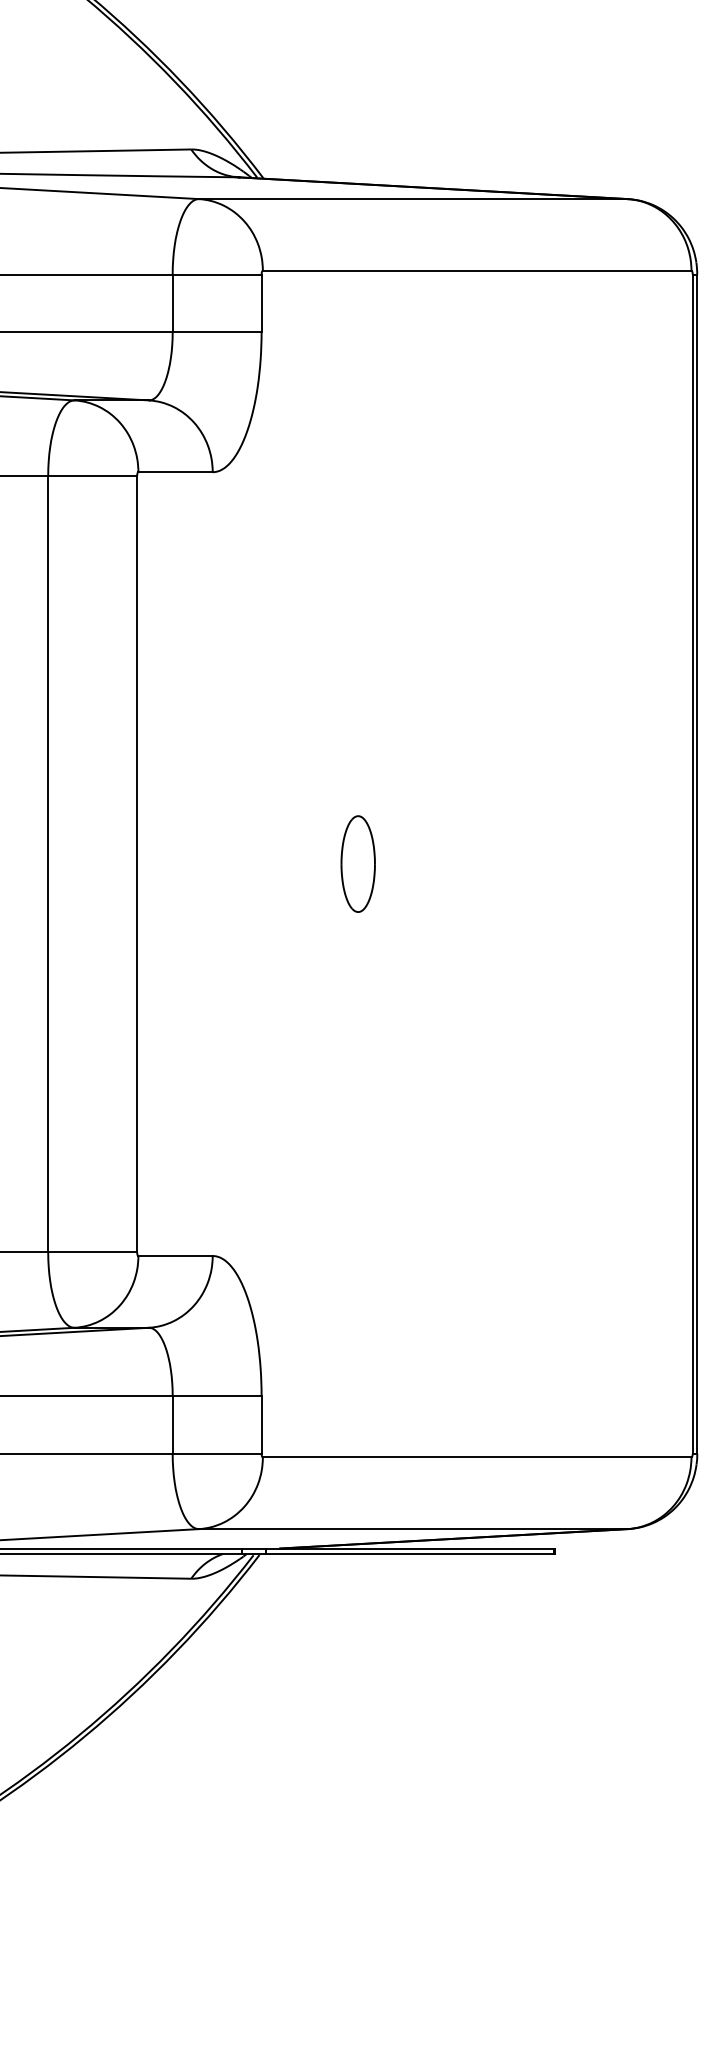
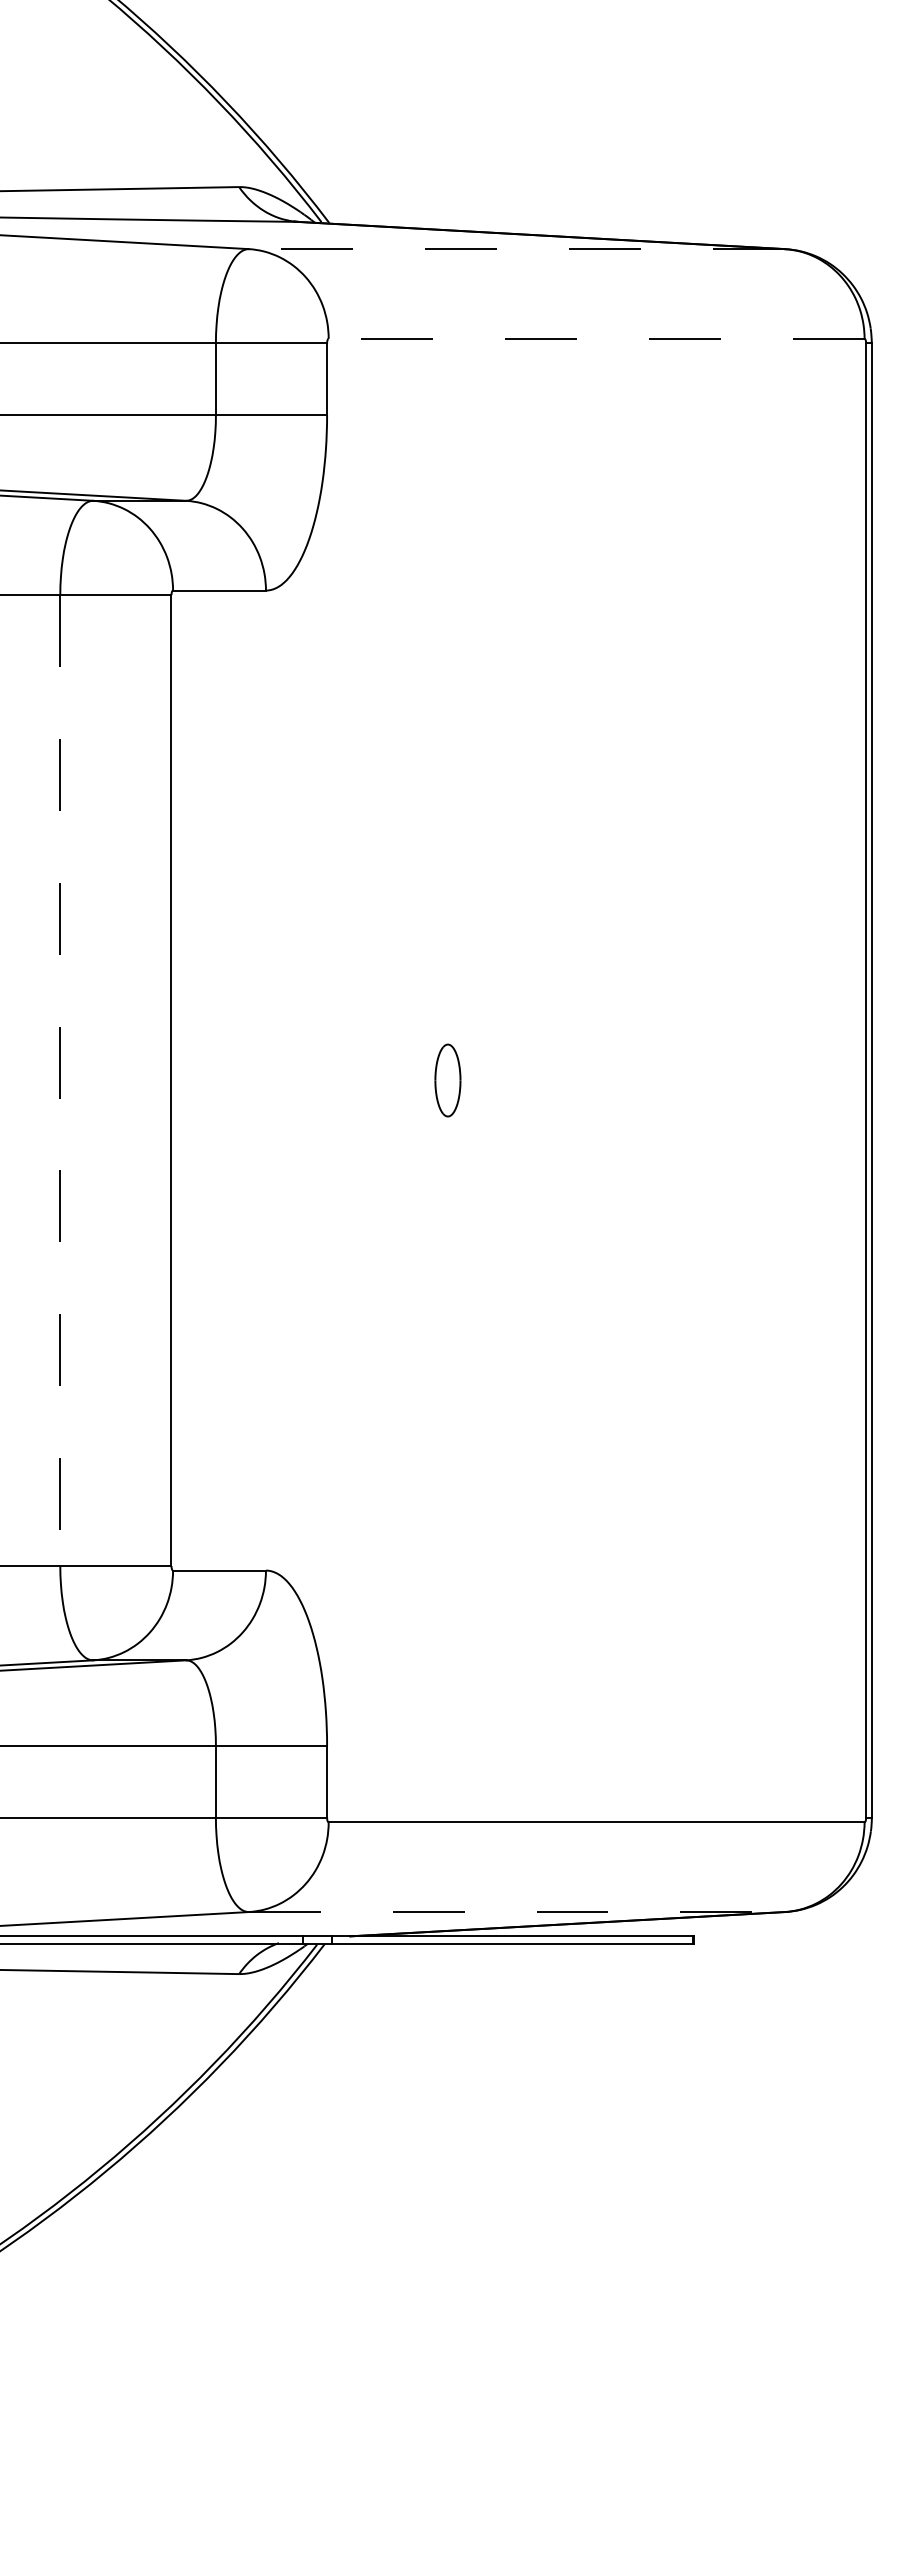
line: (413, 199) -> (516, 249), solid -> dashed
line: (477, 270) -> (596, 338), solid -> dashed
line: (48, 864) -> (60, 1081), solid -> dashed
part: (357, 864) -> (447, 1080), size x0.6
line: (413, 1529) -> (516, 1912), solid -> dashed

